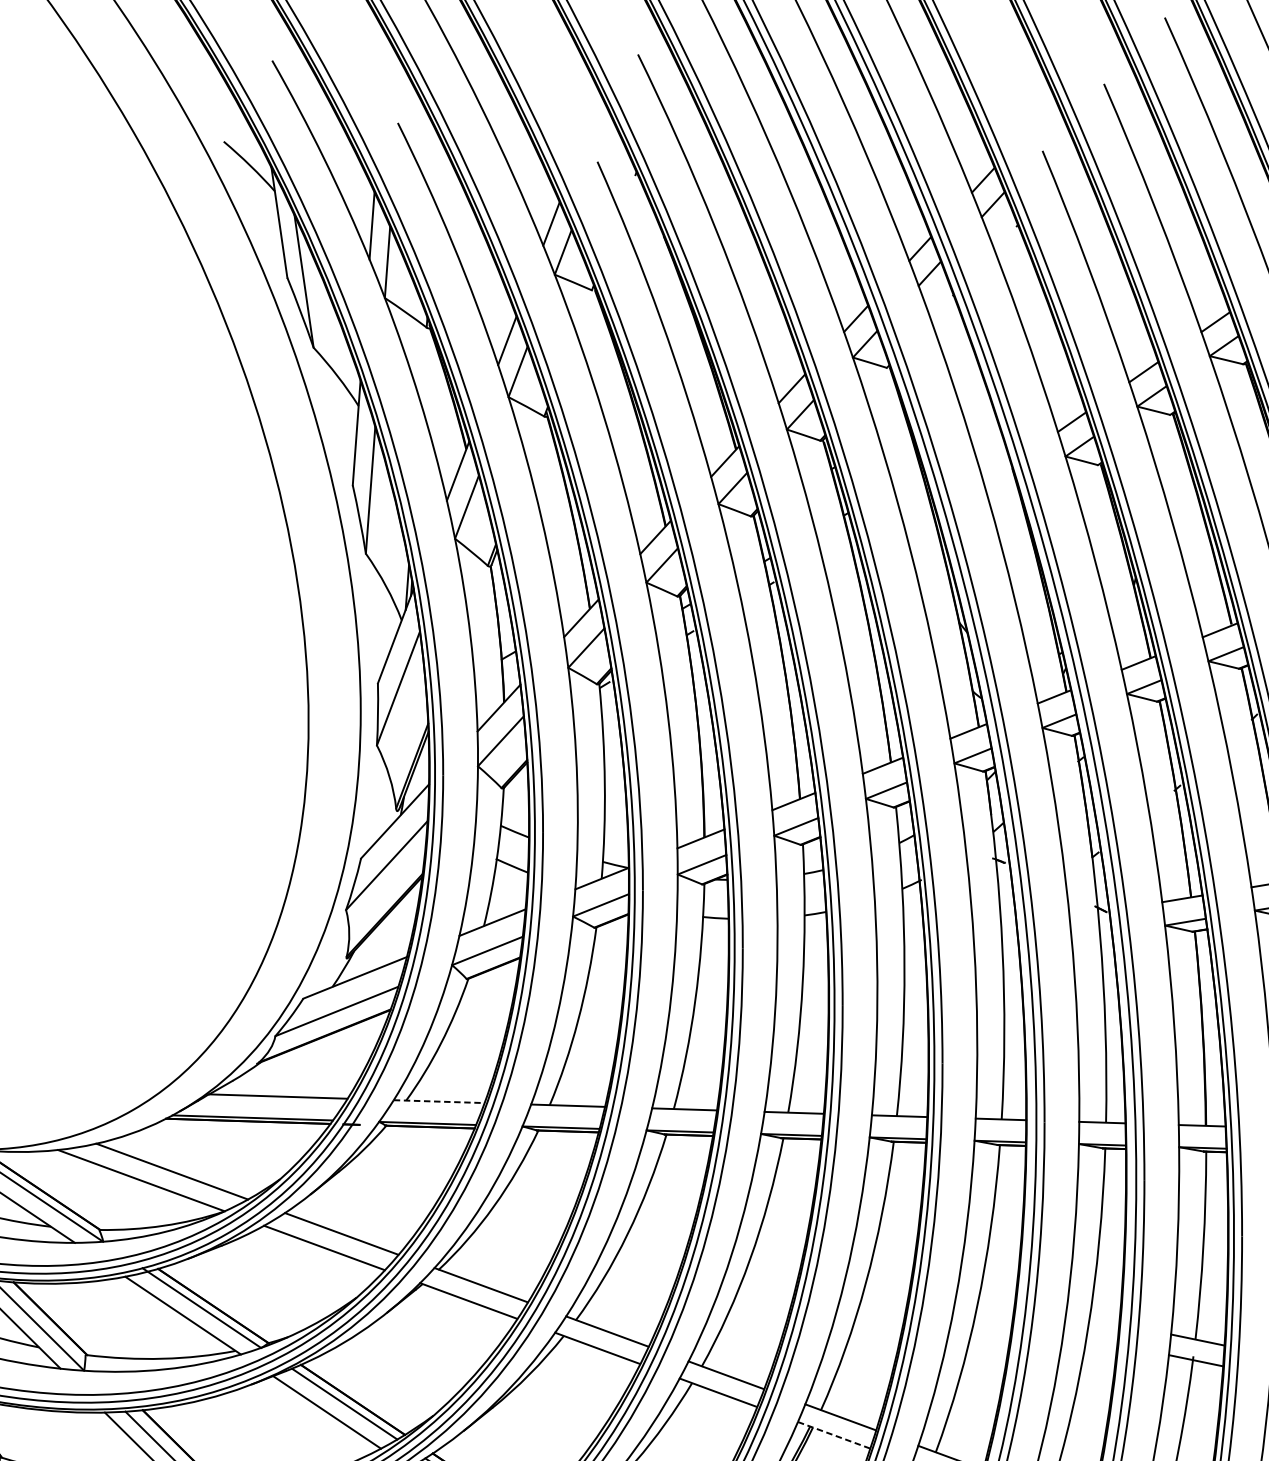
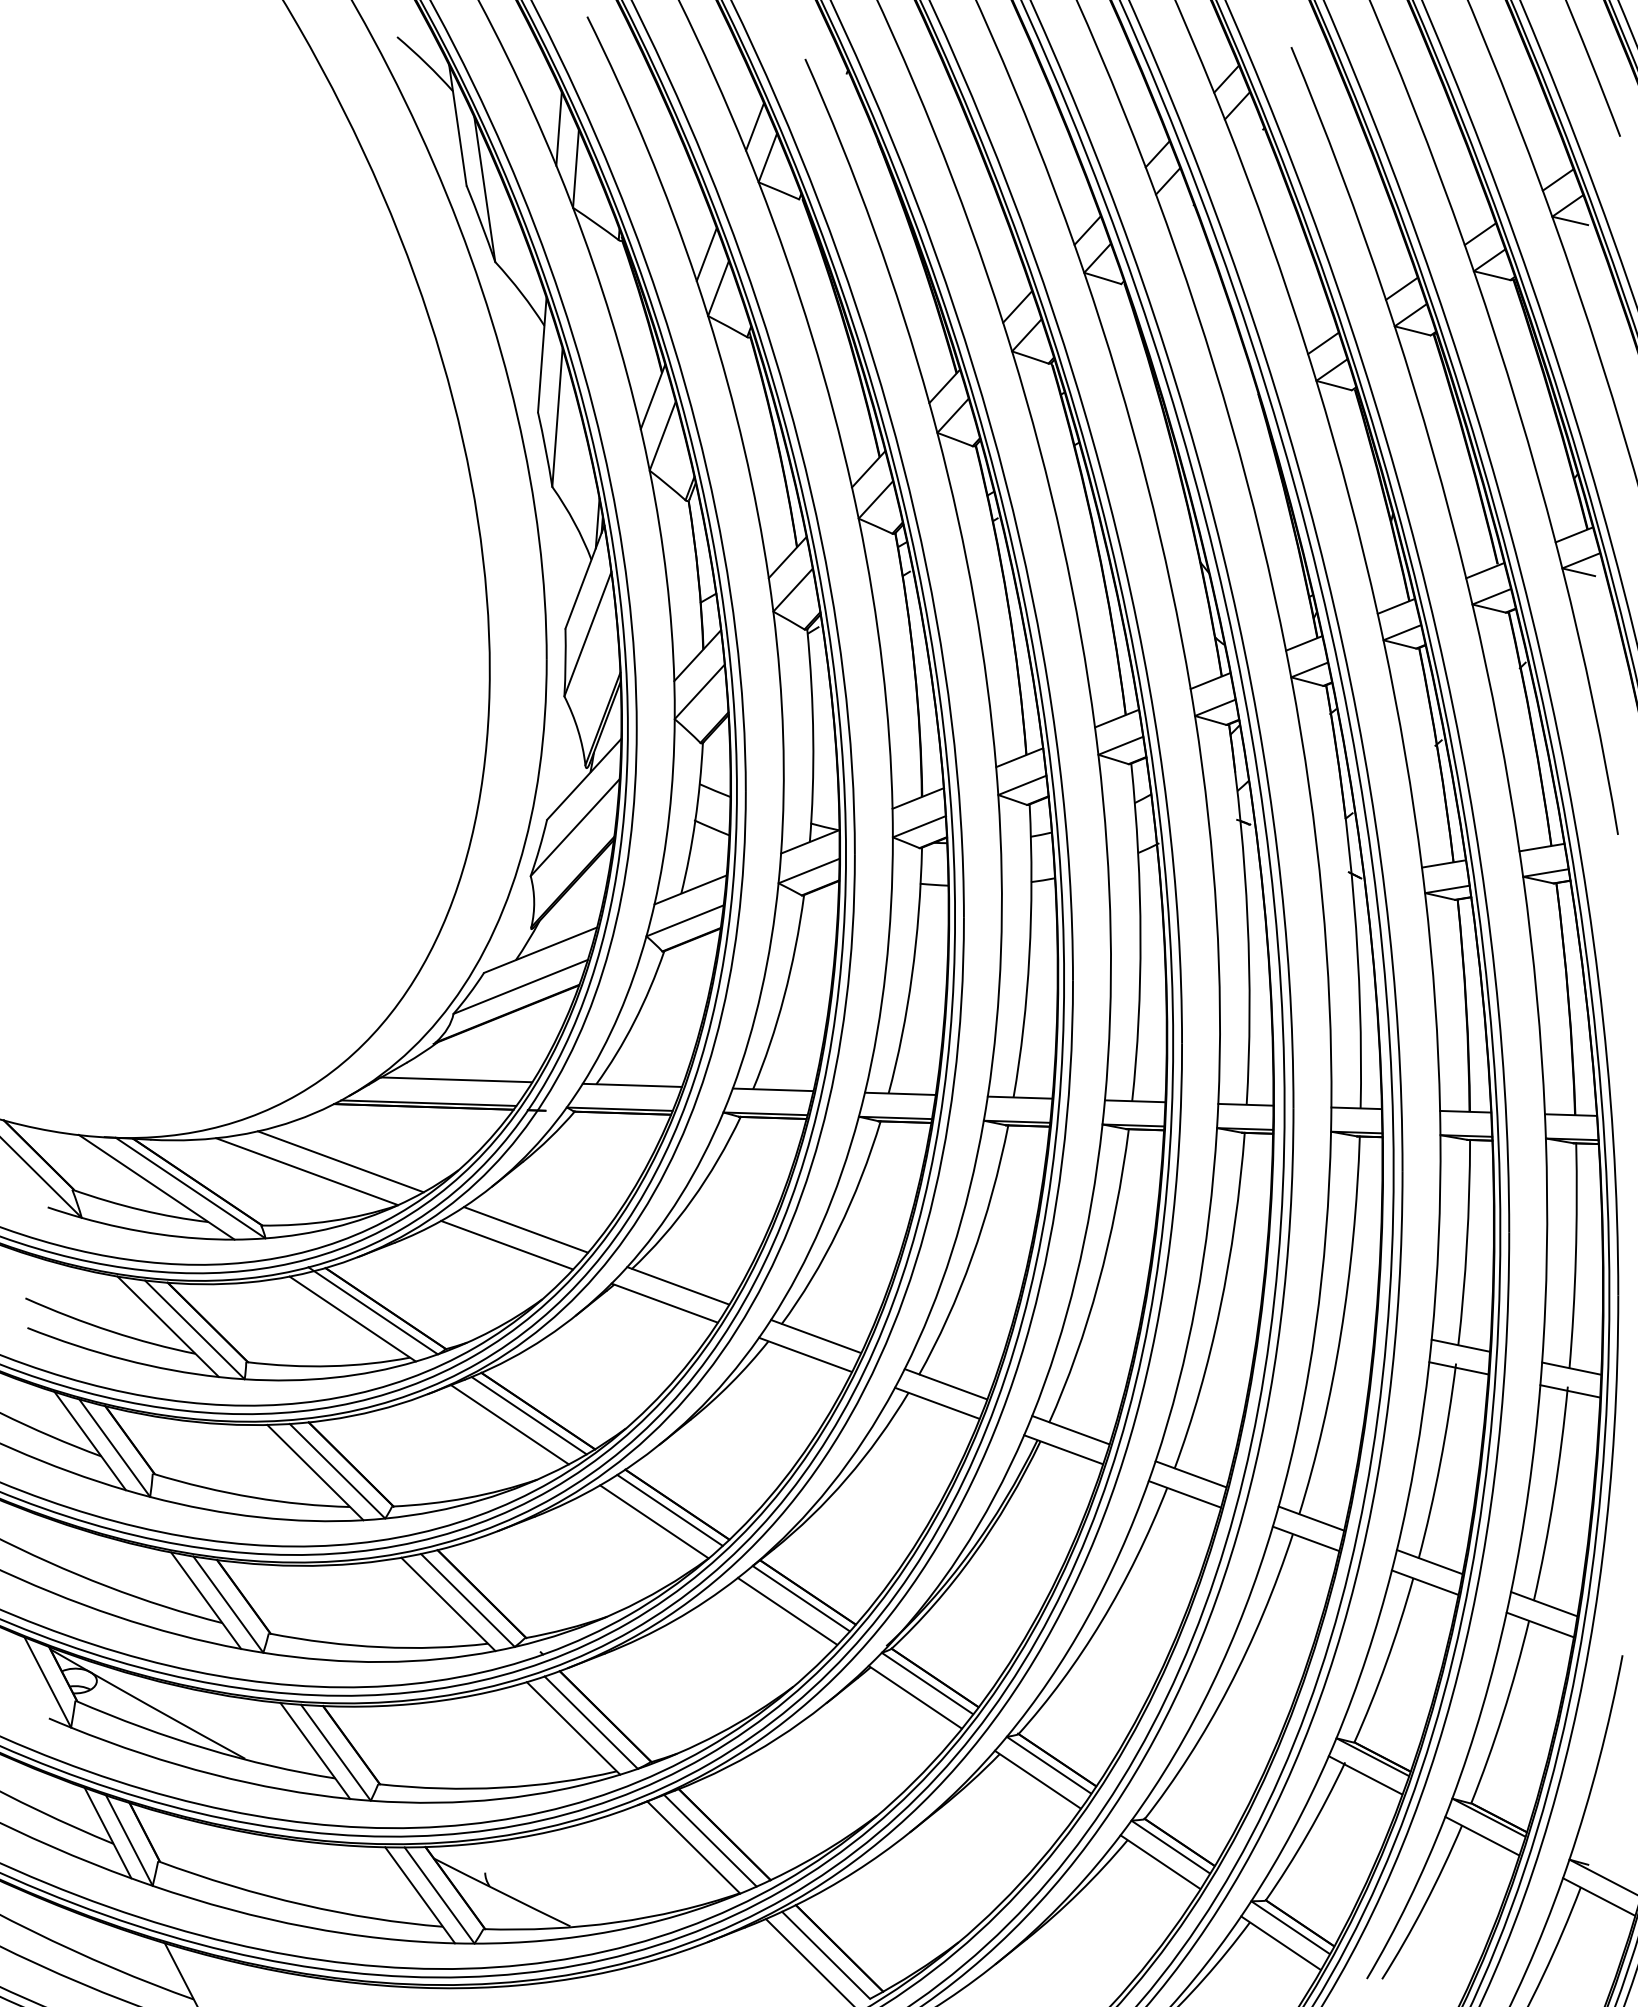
line: (439, 1101) -> (632, 1085), dashed -> solid
line: (833, 1435) -> (1063, 1449), dashed -> solid

